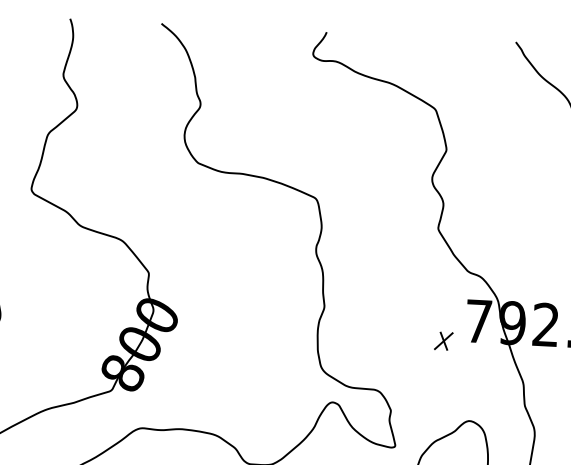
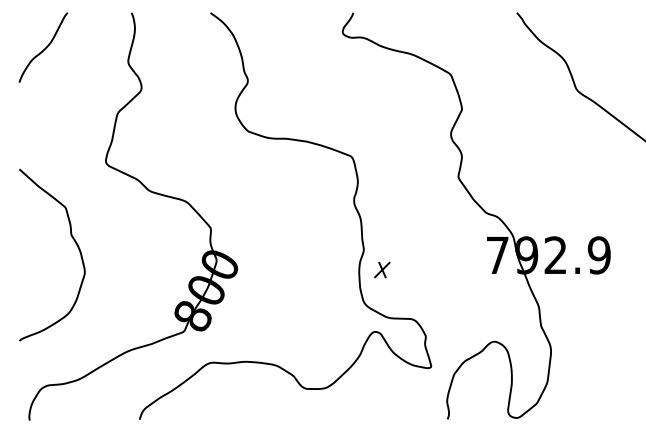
part: (444, 340) -> (382, 269), moved

